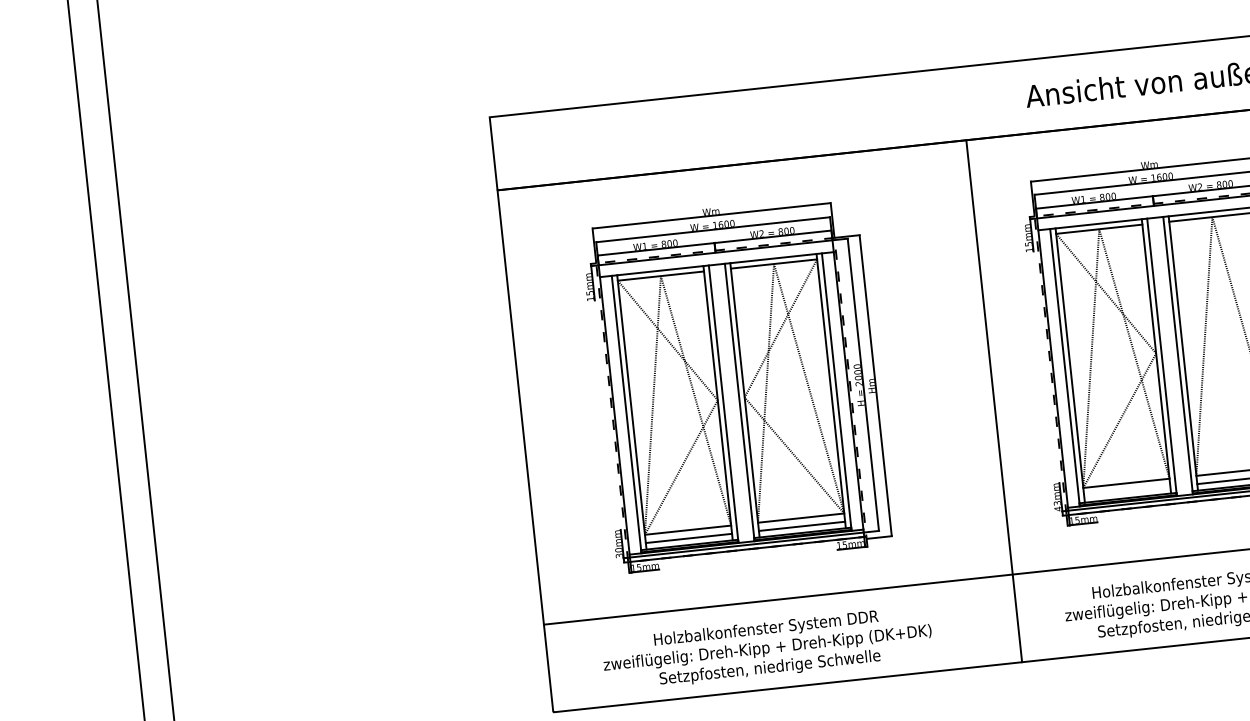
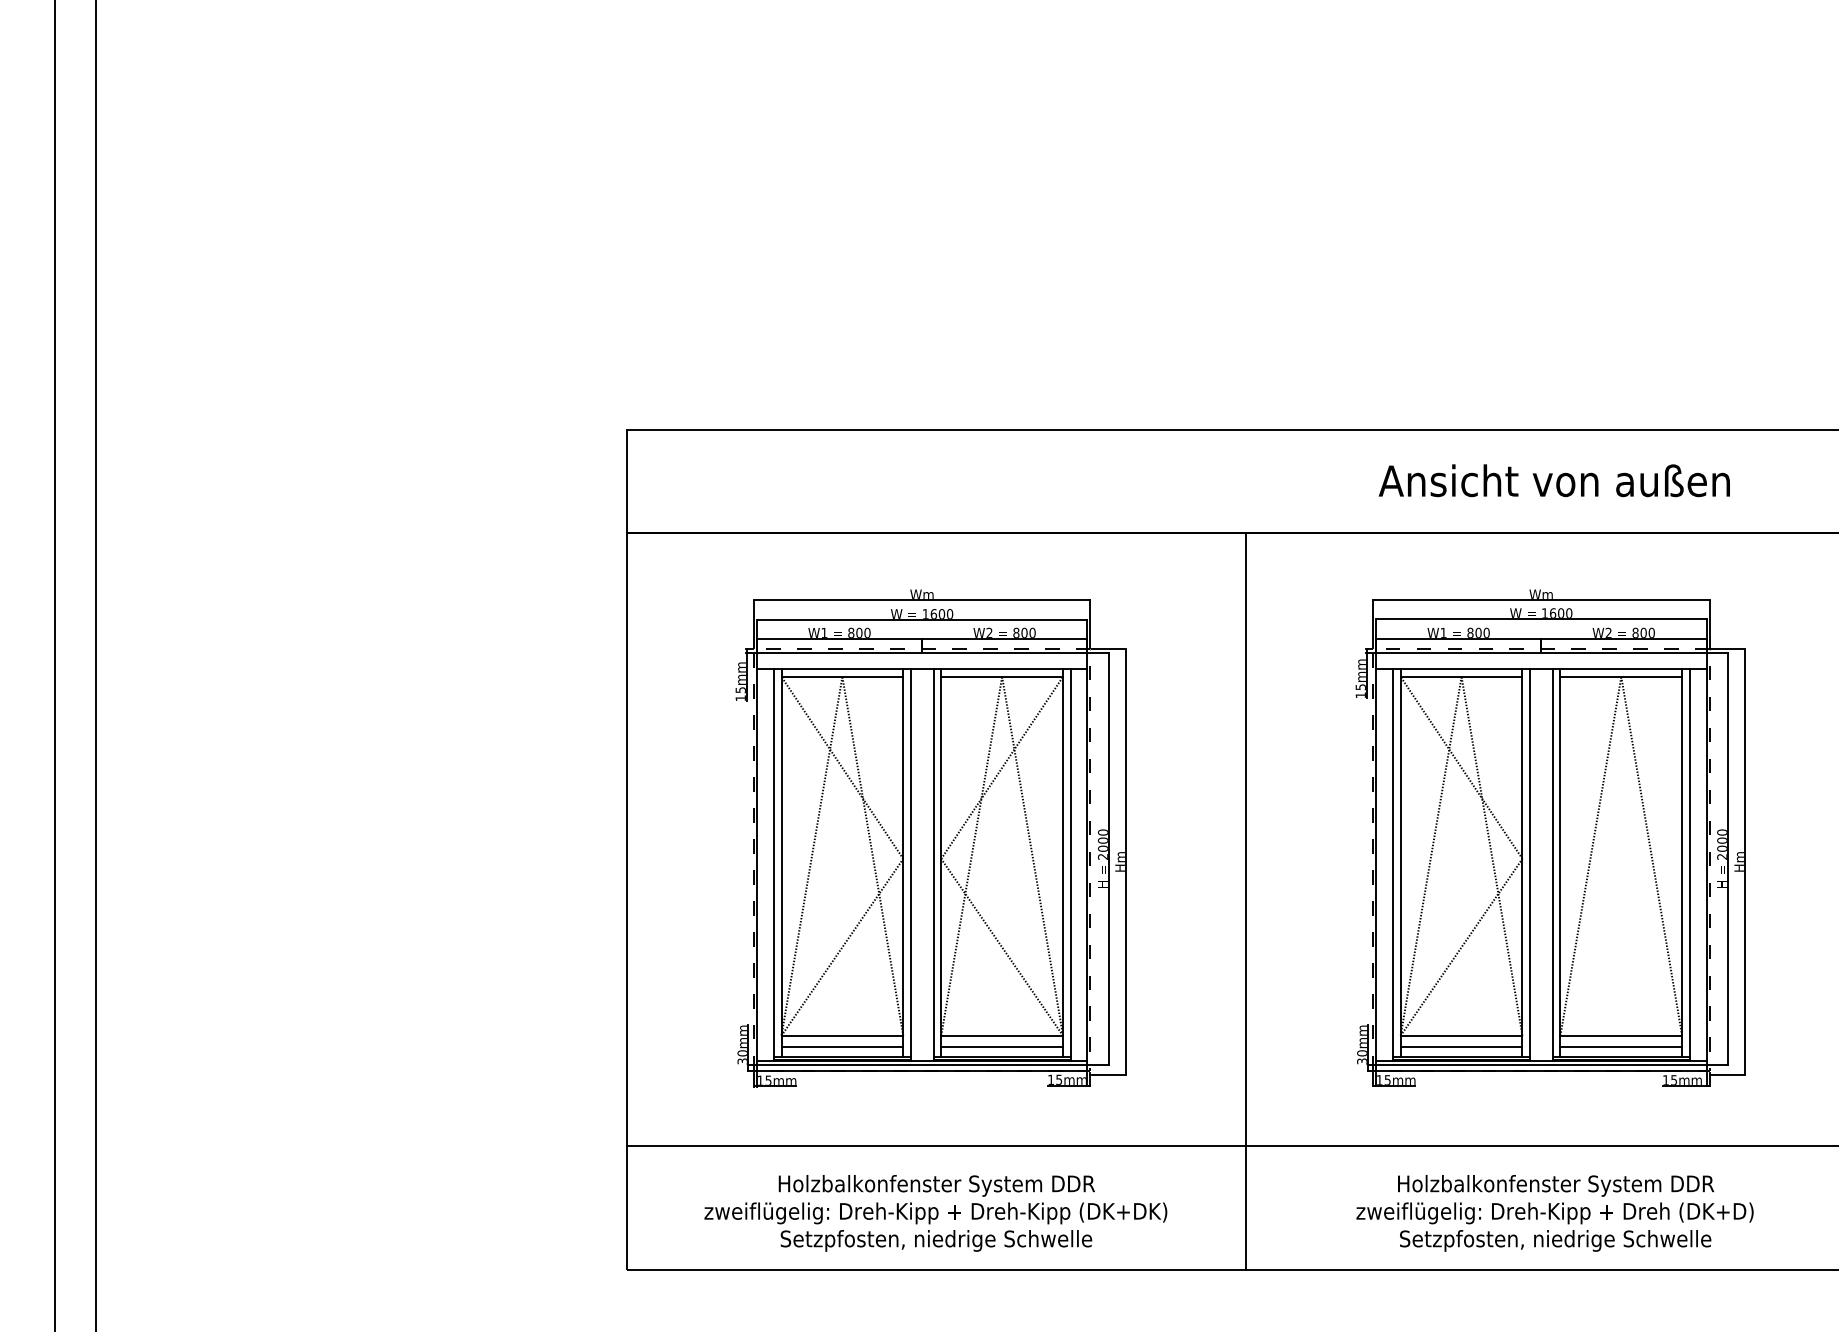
line: (994, 401) -> (1246, 901), moved
line: (1127, 491) -> (1461, 1047), added
text: (1057, 506) -> (1361, 1057), 43mm -> 30mm

